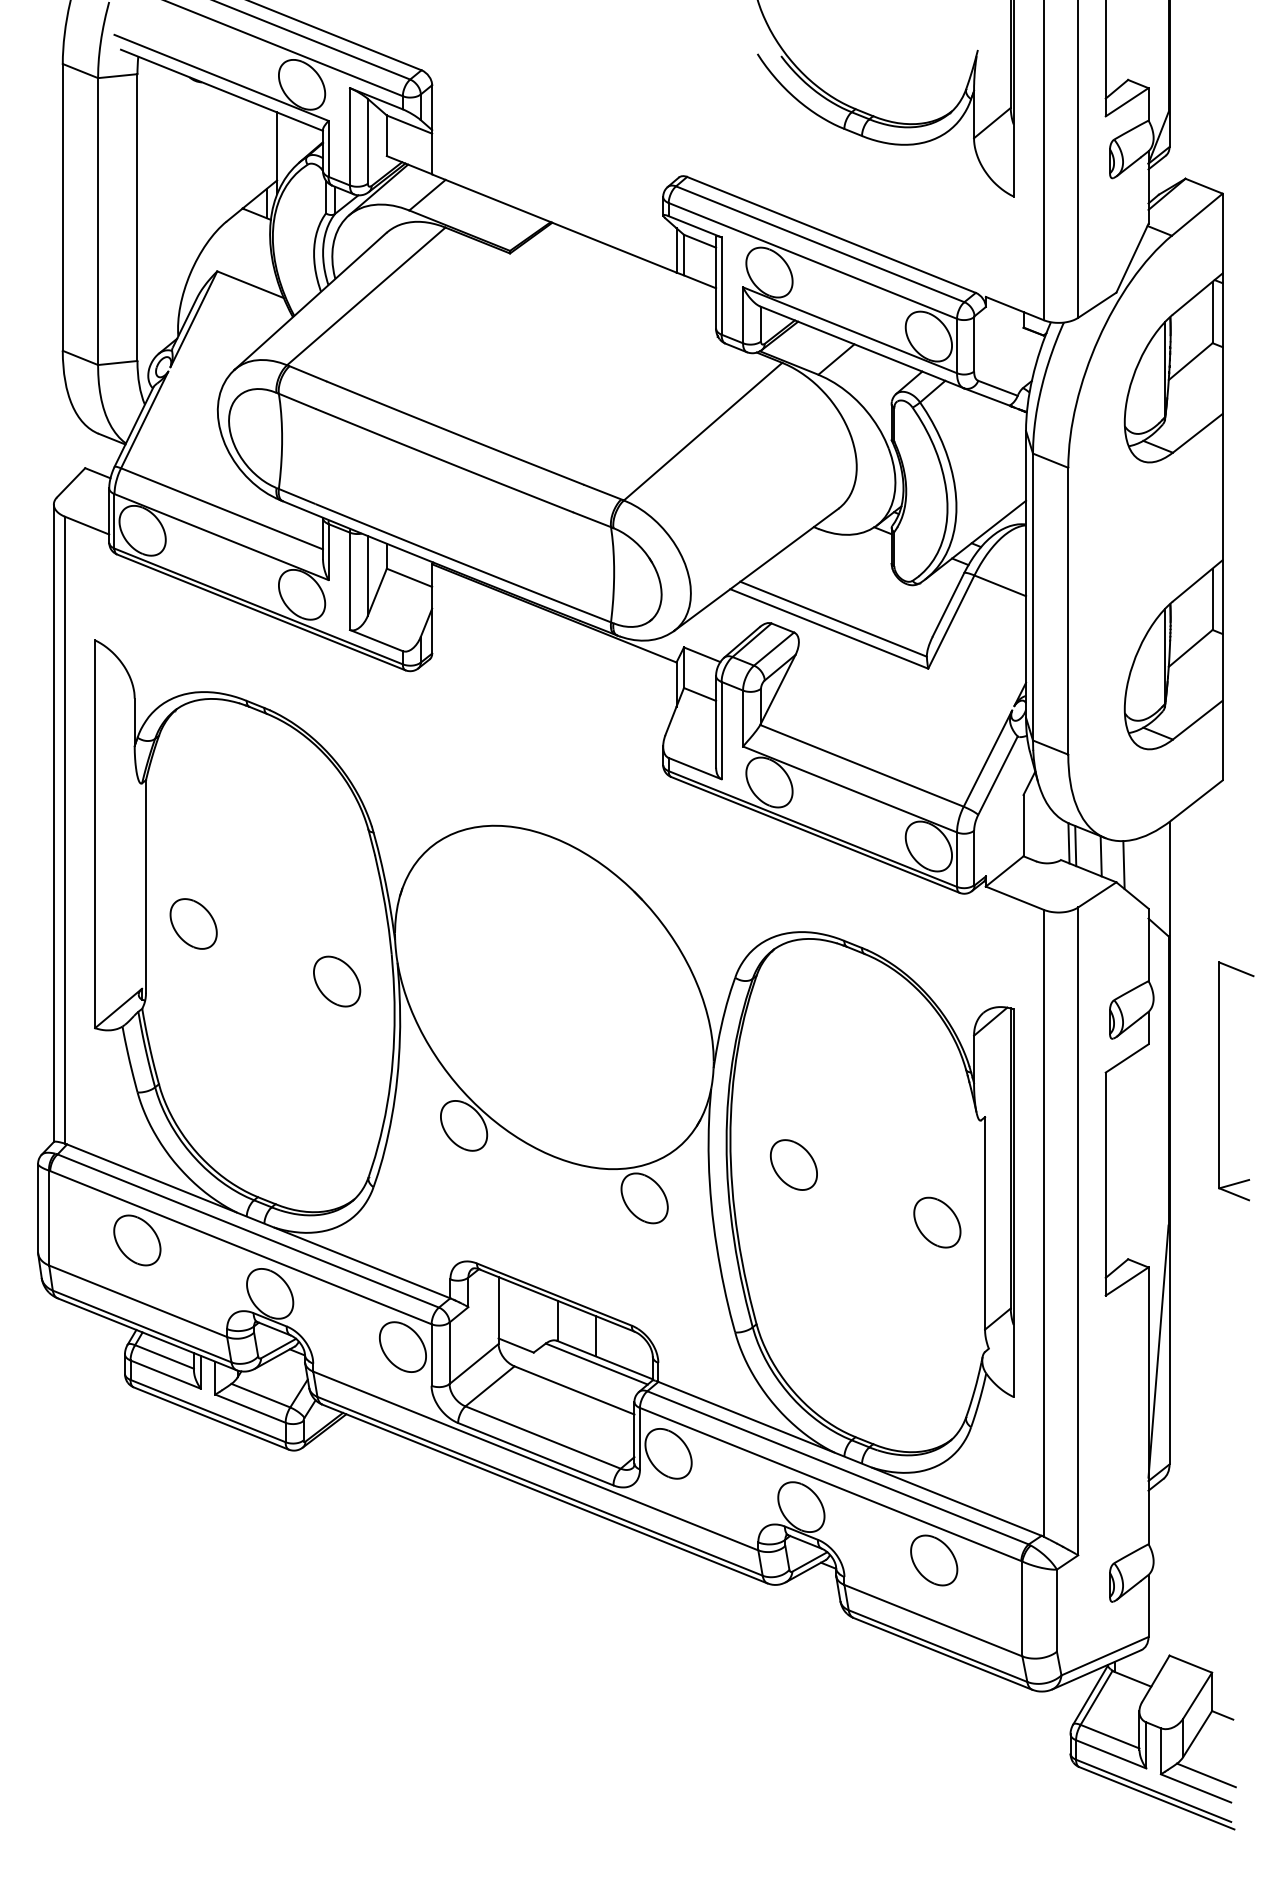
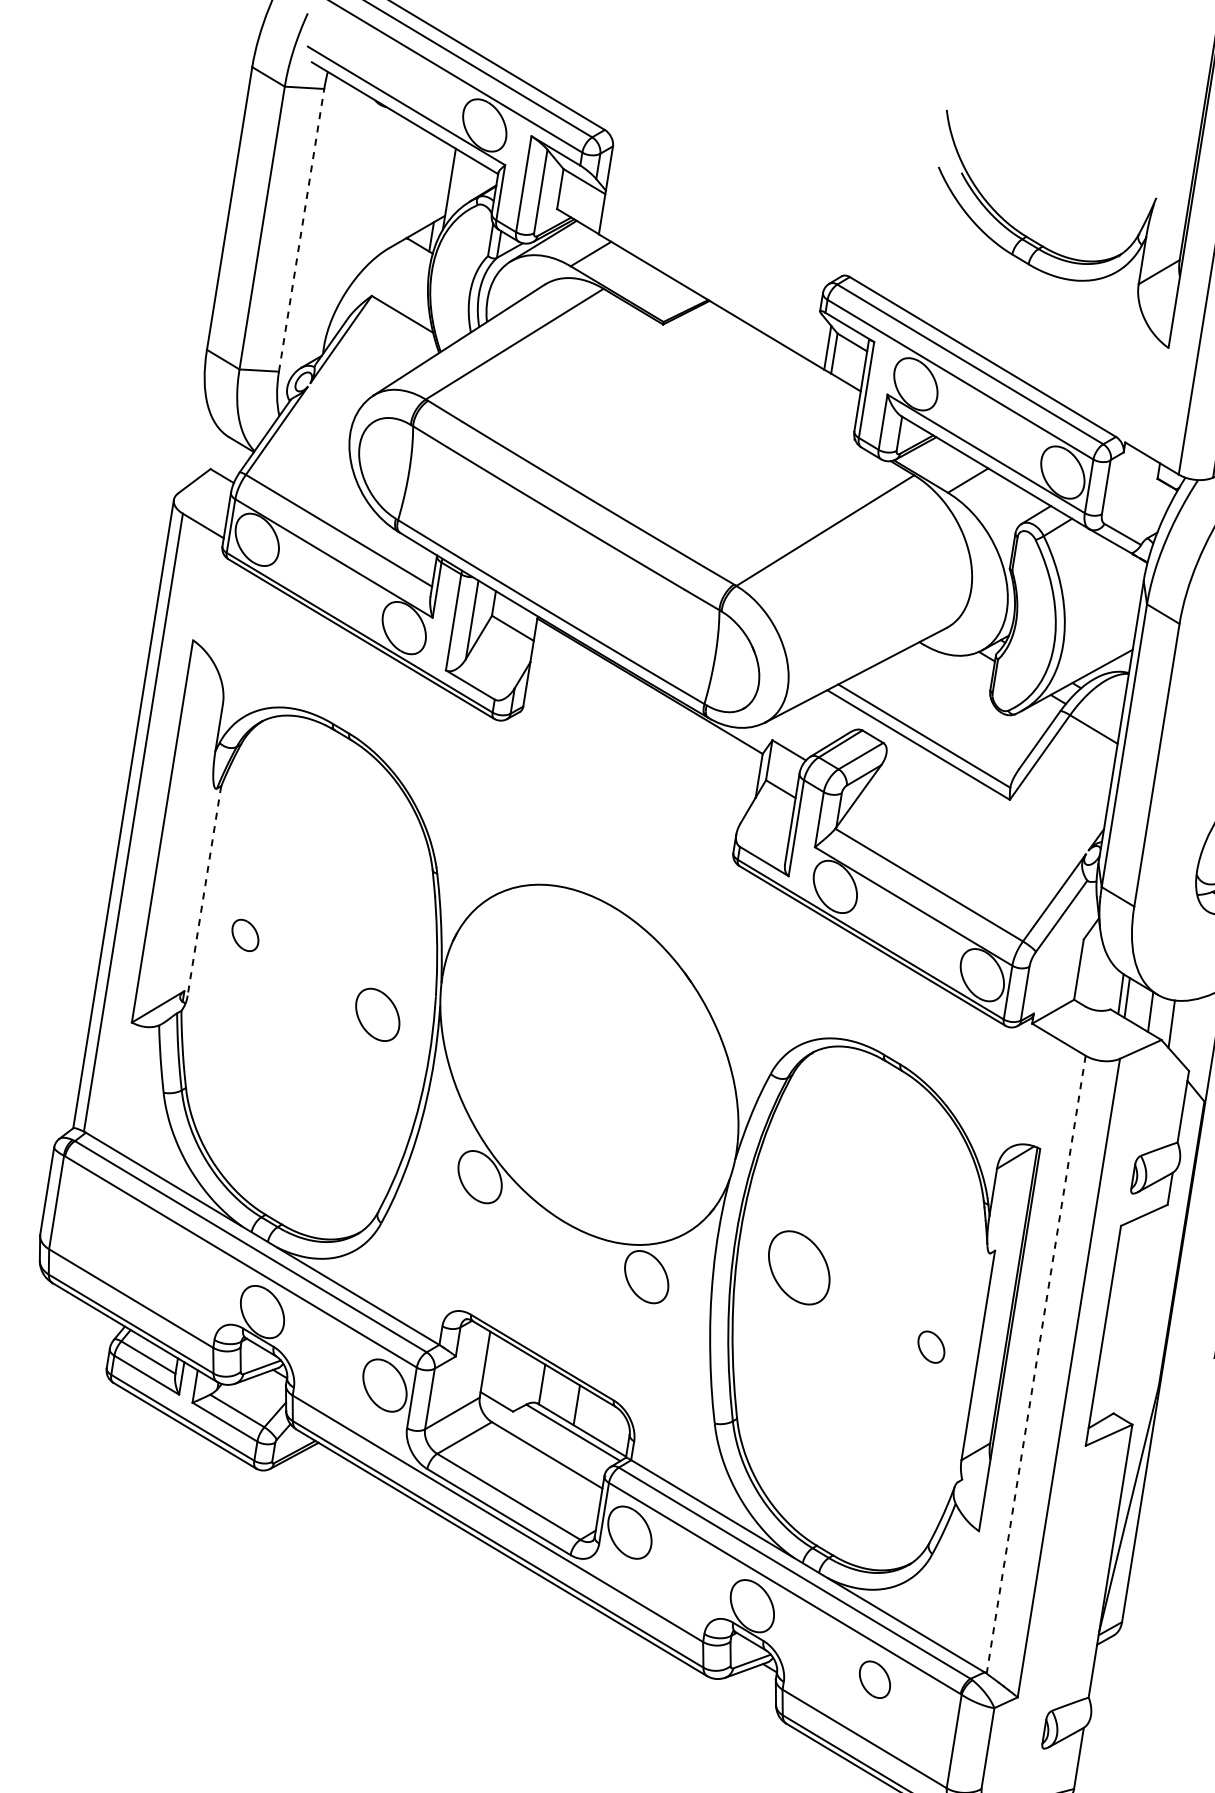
line: (137, 217) -> (301, 230), solid -> dashed
line: (146, 886) -> (204, 891), solid -> dashed
part: (193, 923) -> (245, 934), size x0.6
part: (793, 1164) -> (798, 1267), size x1.4
part: (937, 1222) -> (931, 1347), size x0.6
line: (1043, 1223) -> (1035, 1364), solid -> dashed
part: (137, 1240) -> (140, 1238), removed
part: (934, 1560) -> (875, 1679), size x0.7

